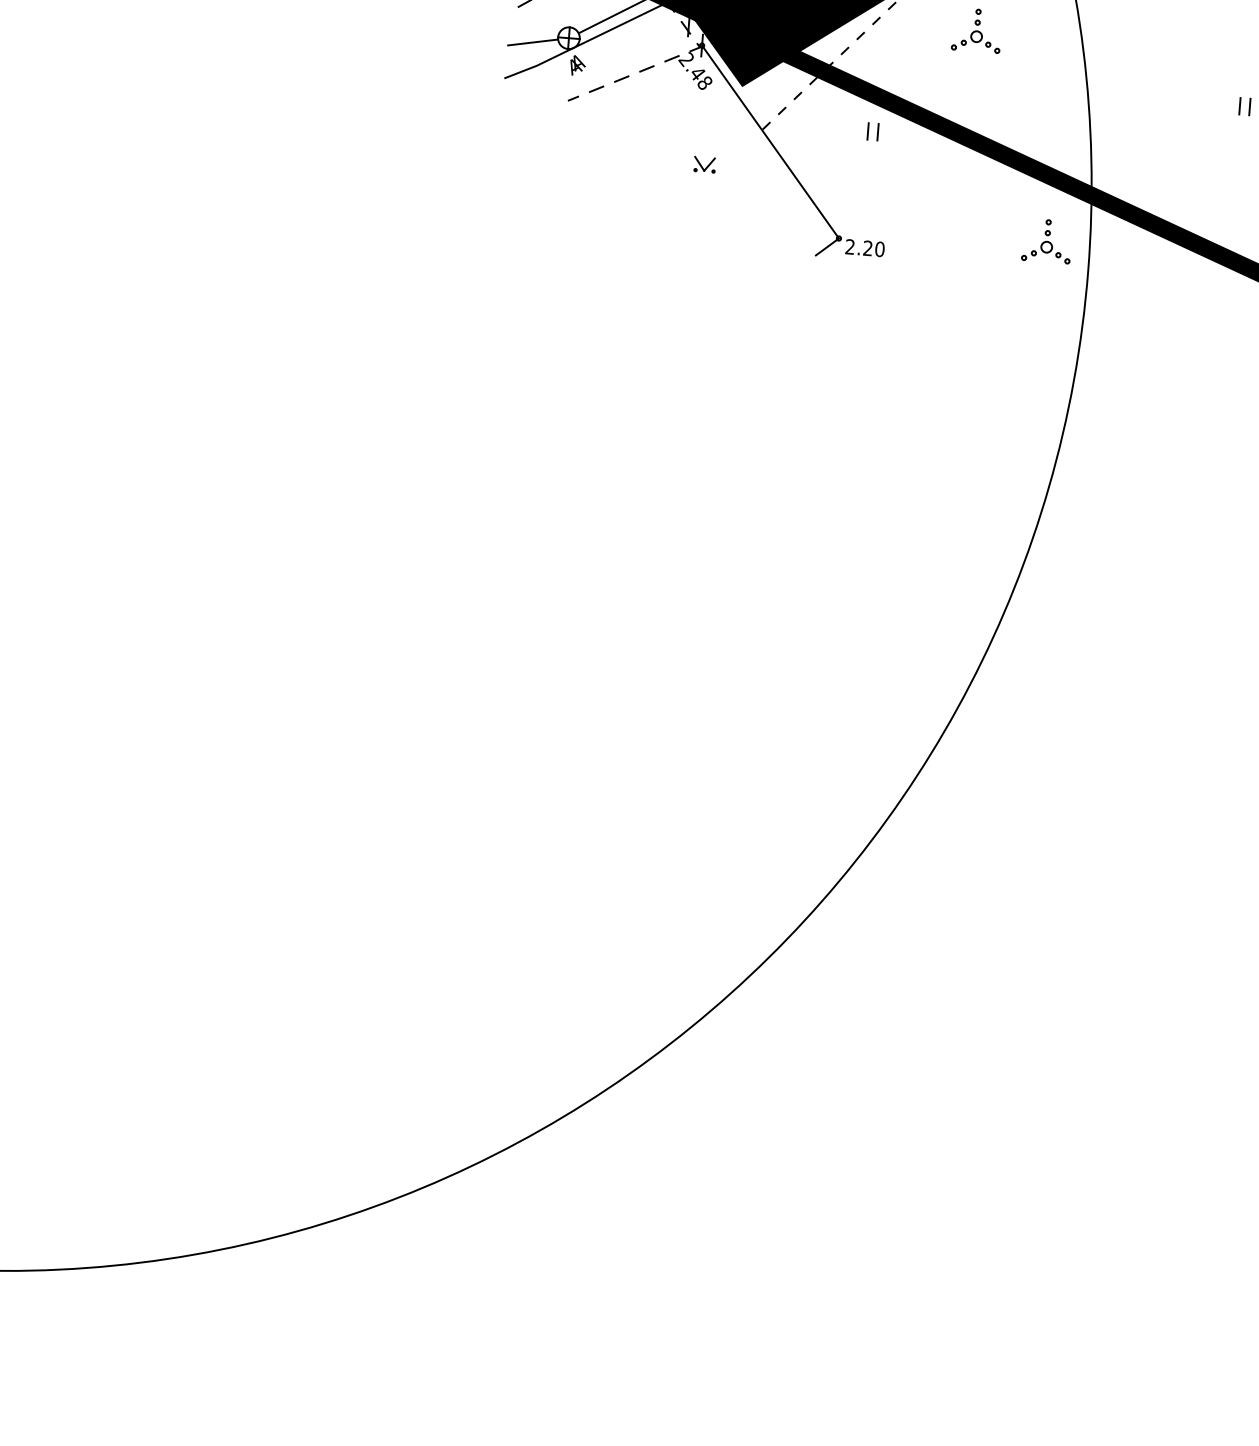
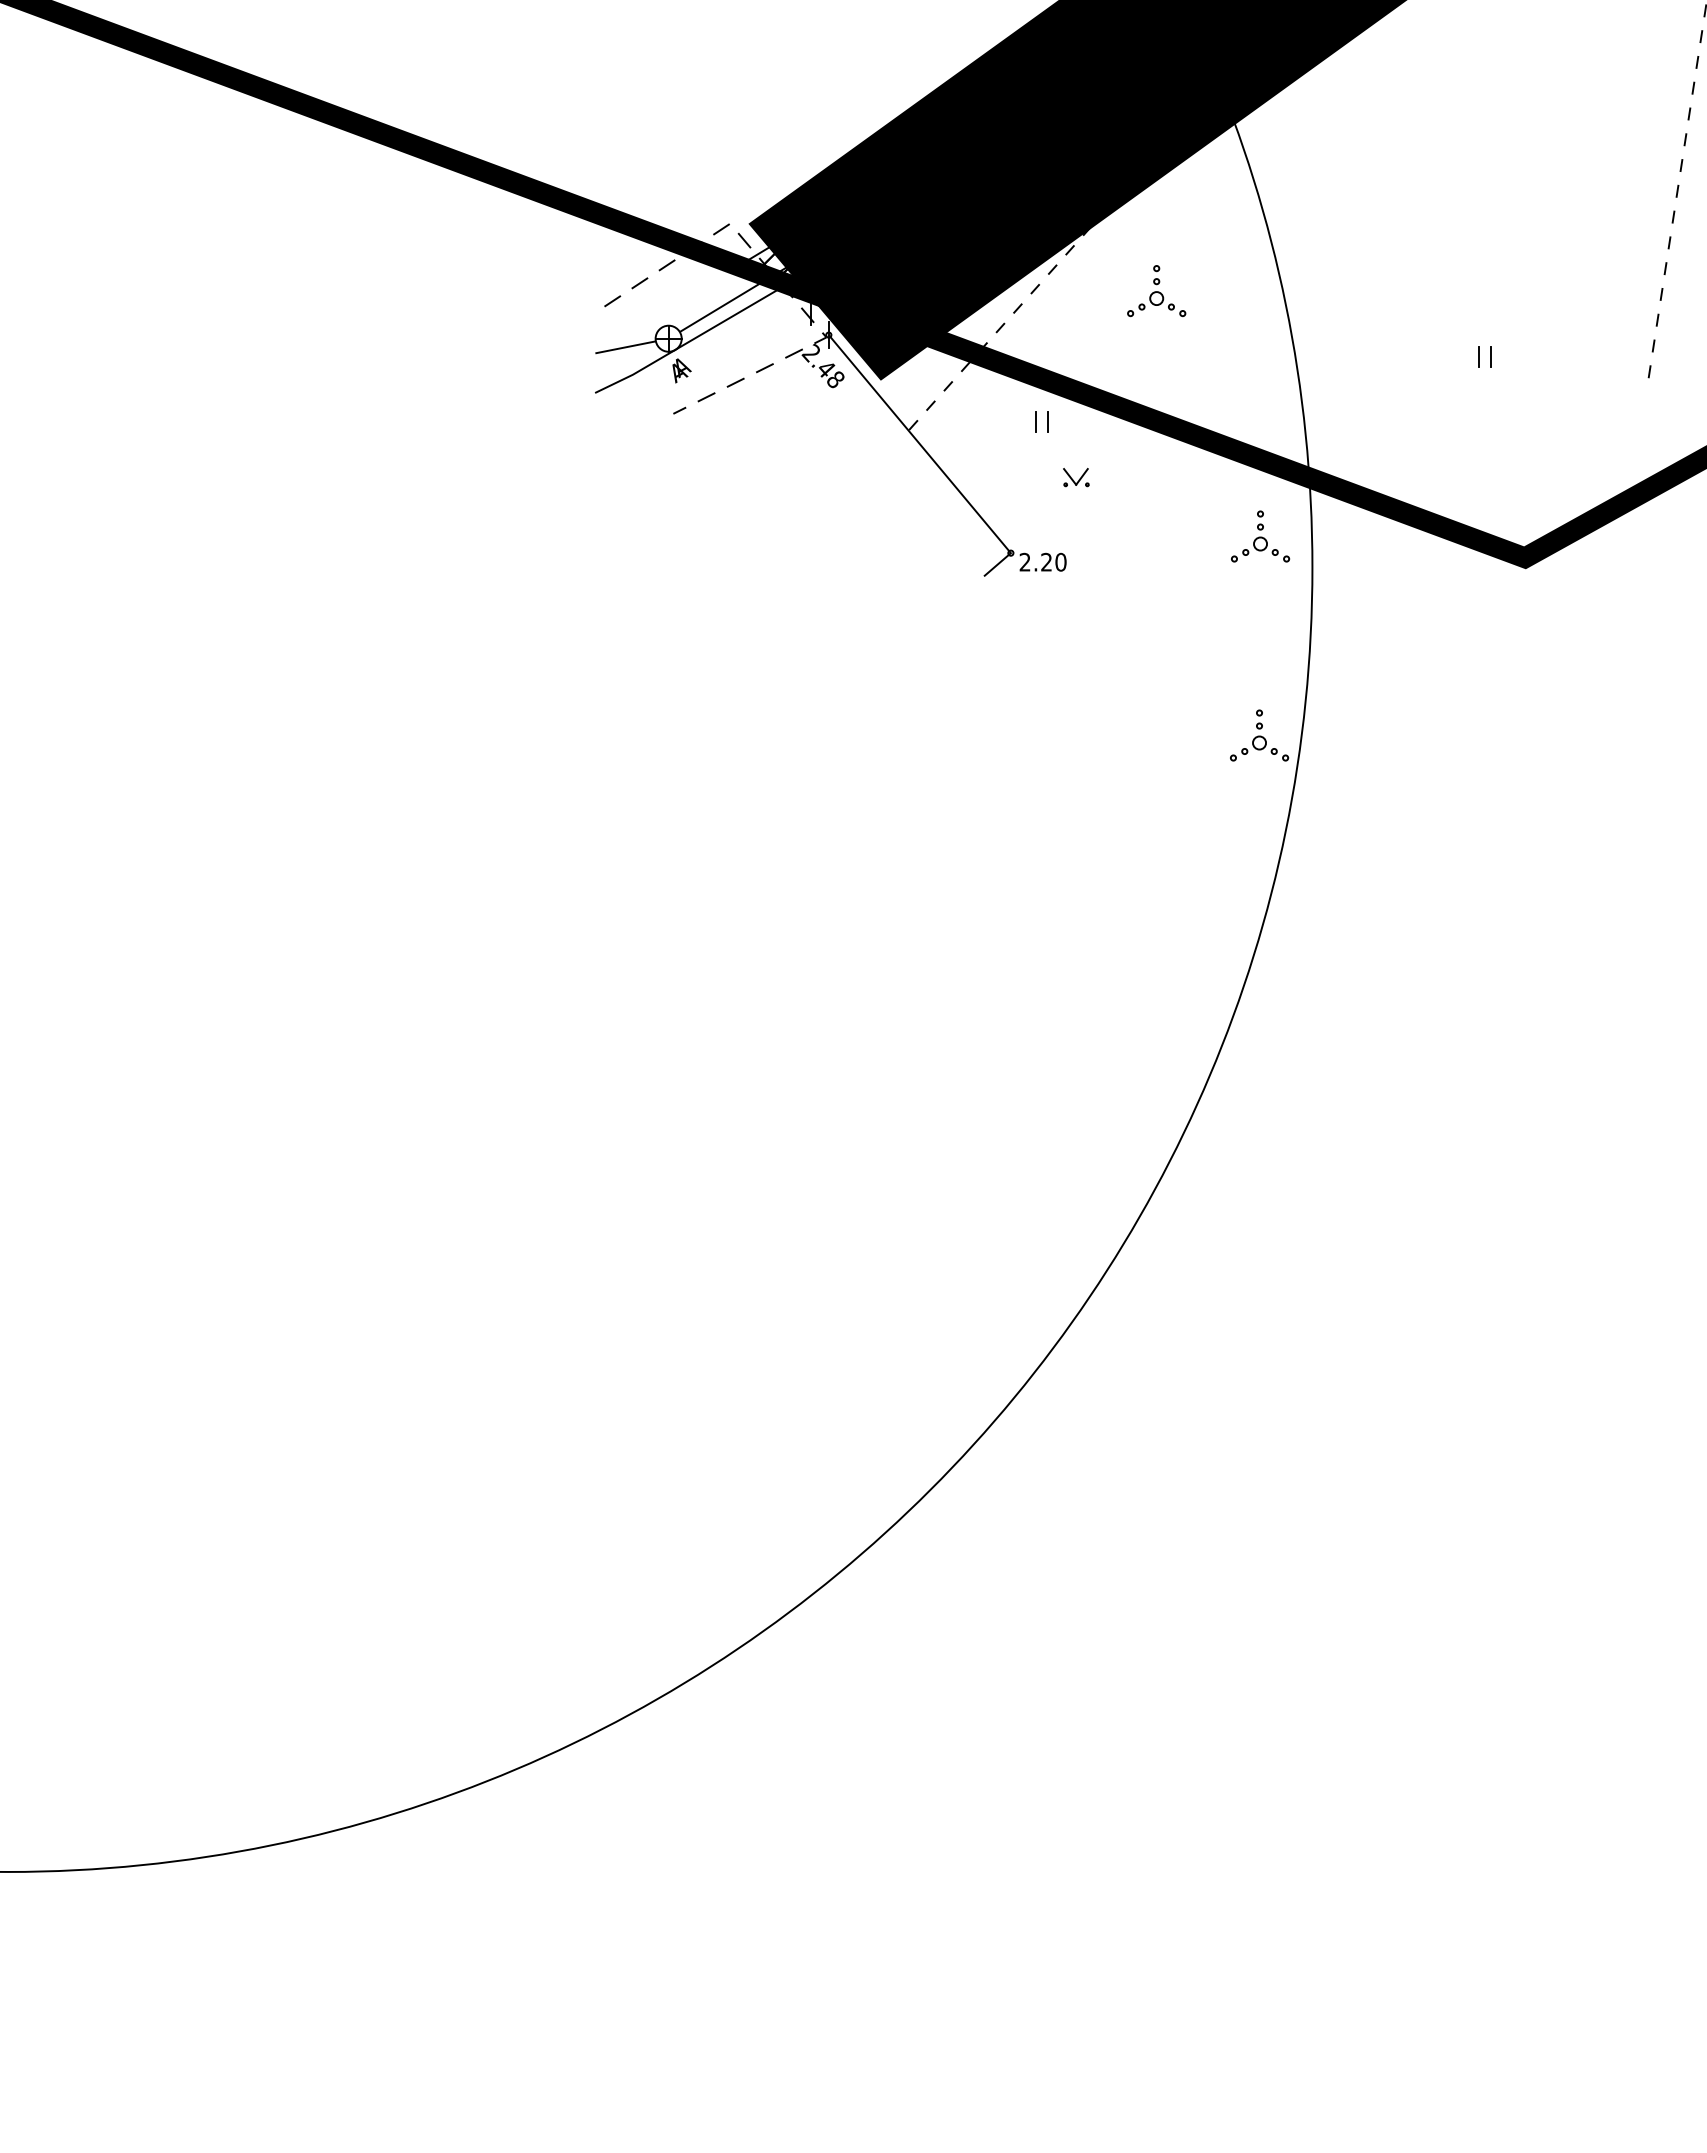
part: (704, 164) -> (1076, 477), moved
part: (1033, 406) -> (1259, 735), added

